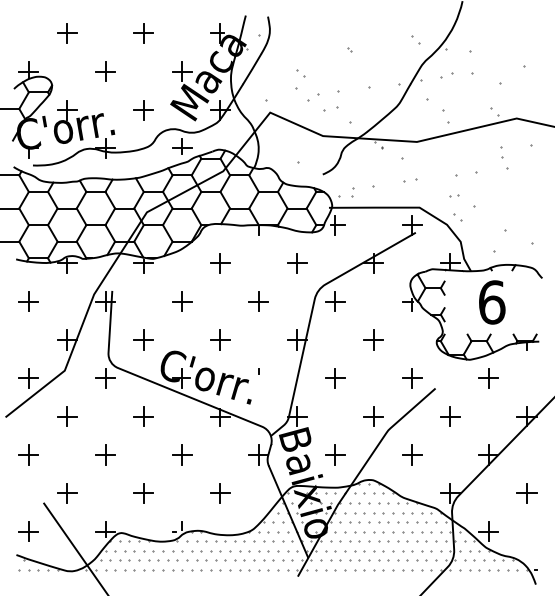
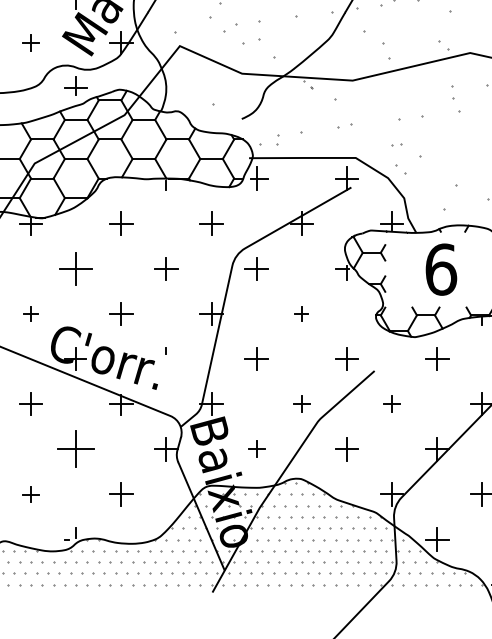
part: (143, 110) -> (30, 43), size x0.7
part: (182, 301) -> (76, 268), size x1.4
part: (143, 339) -> (30, 313), size x0.6
part: (373, 339) -> (301, 313), size x0.6
part: (373, 416) -> (301, 403), size x0.7
part: (450, 416) -> (392, 403), size x0.7
part: (182, 454) -> (76, 448), size x1.6
part: (335, 454) -> (256, 448), size x0.7
part: (143, 493) -> (30, 494), size x0.7

